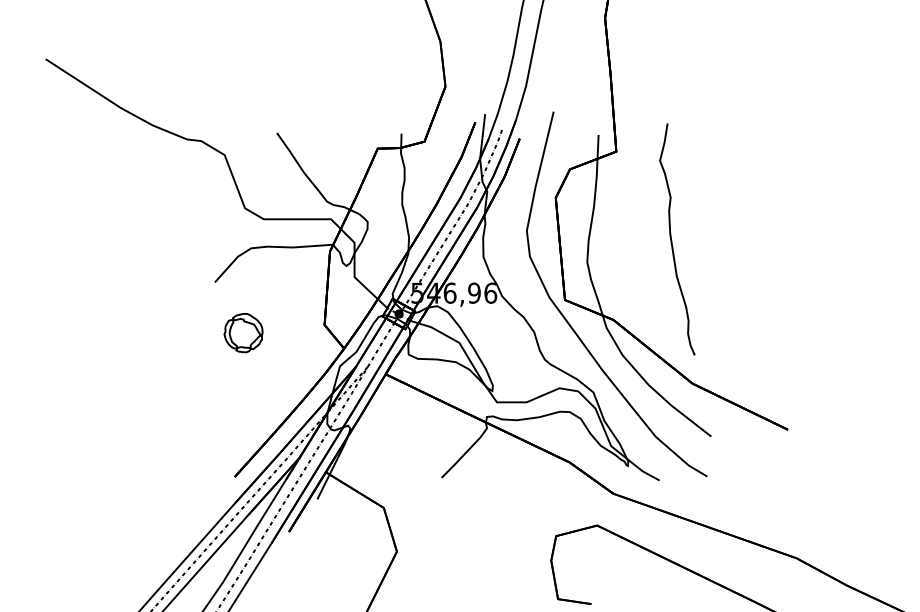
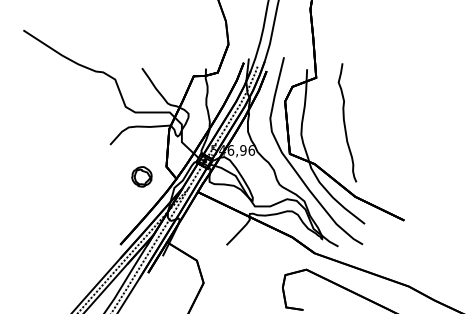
part: (242, 332) -> (141, 176), moved

